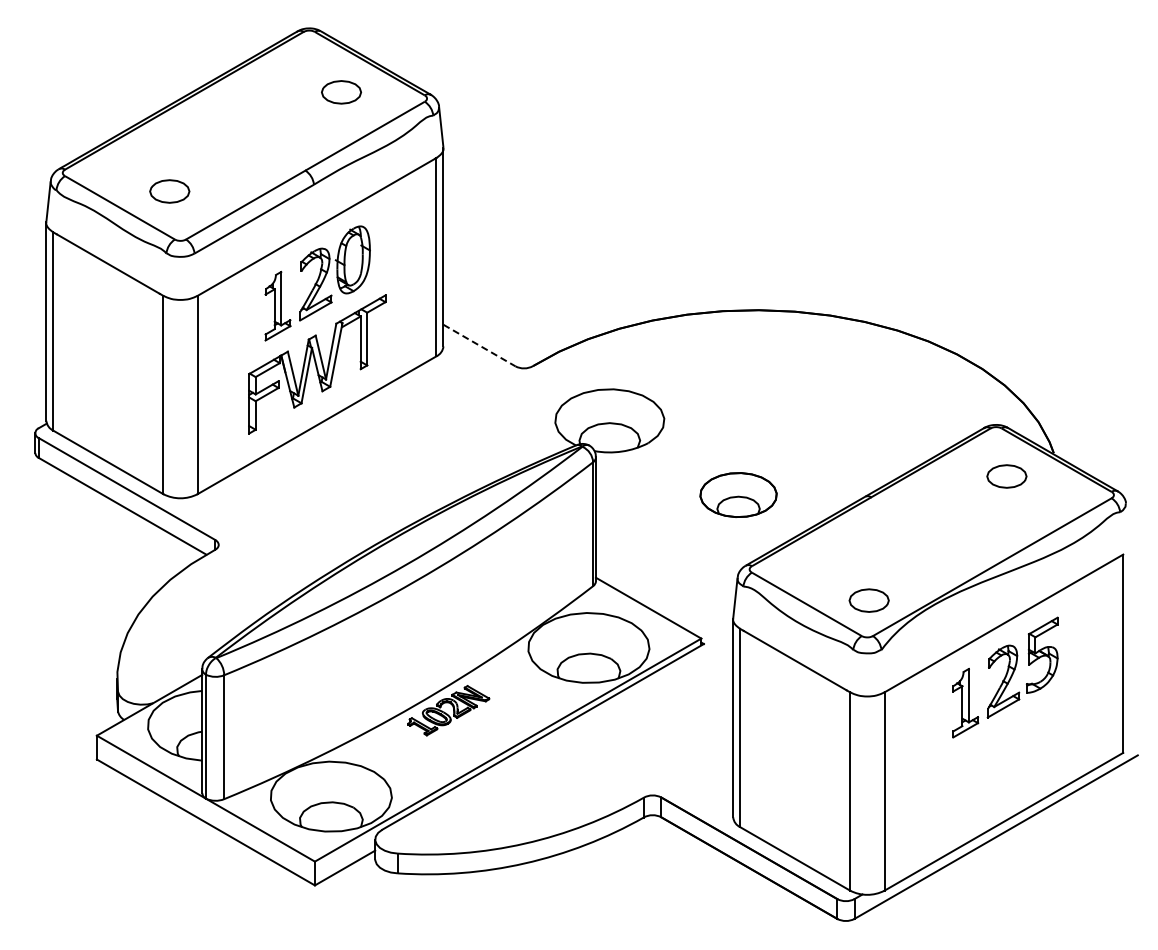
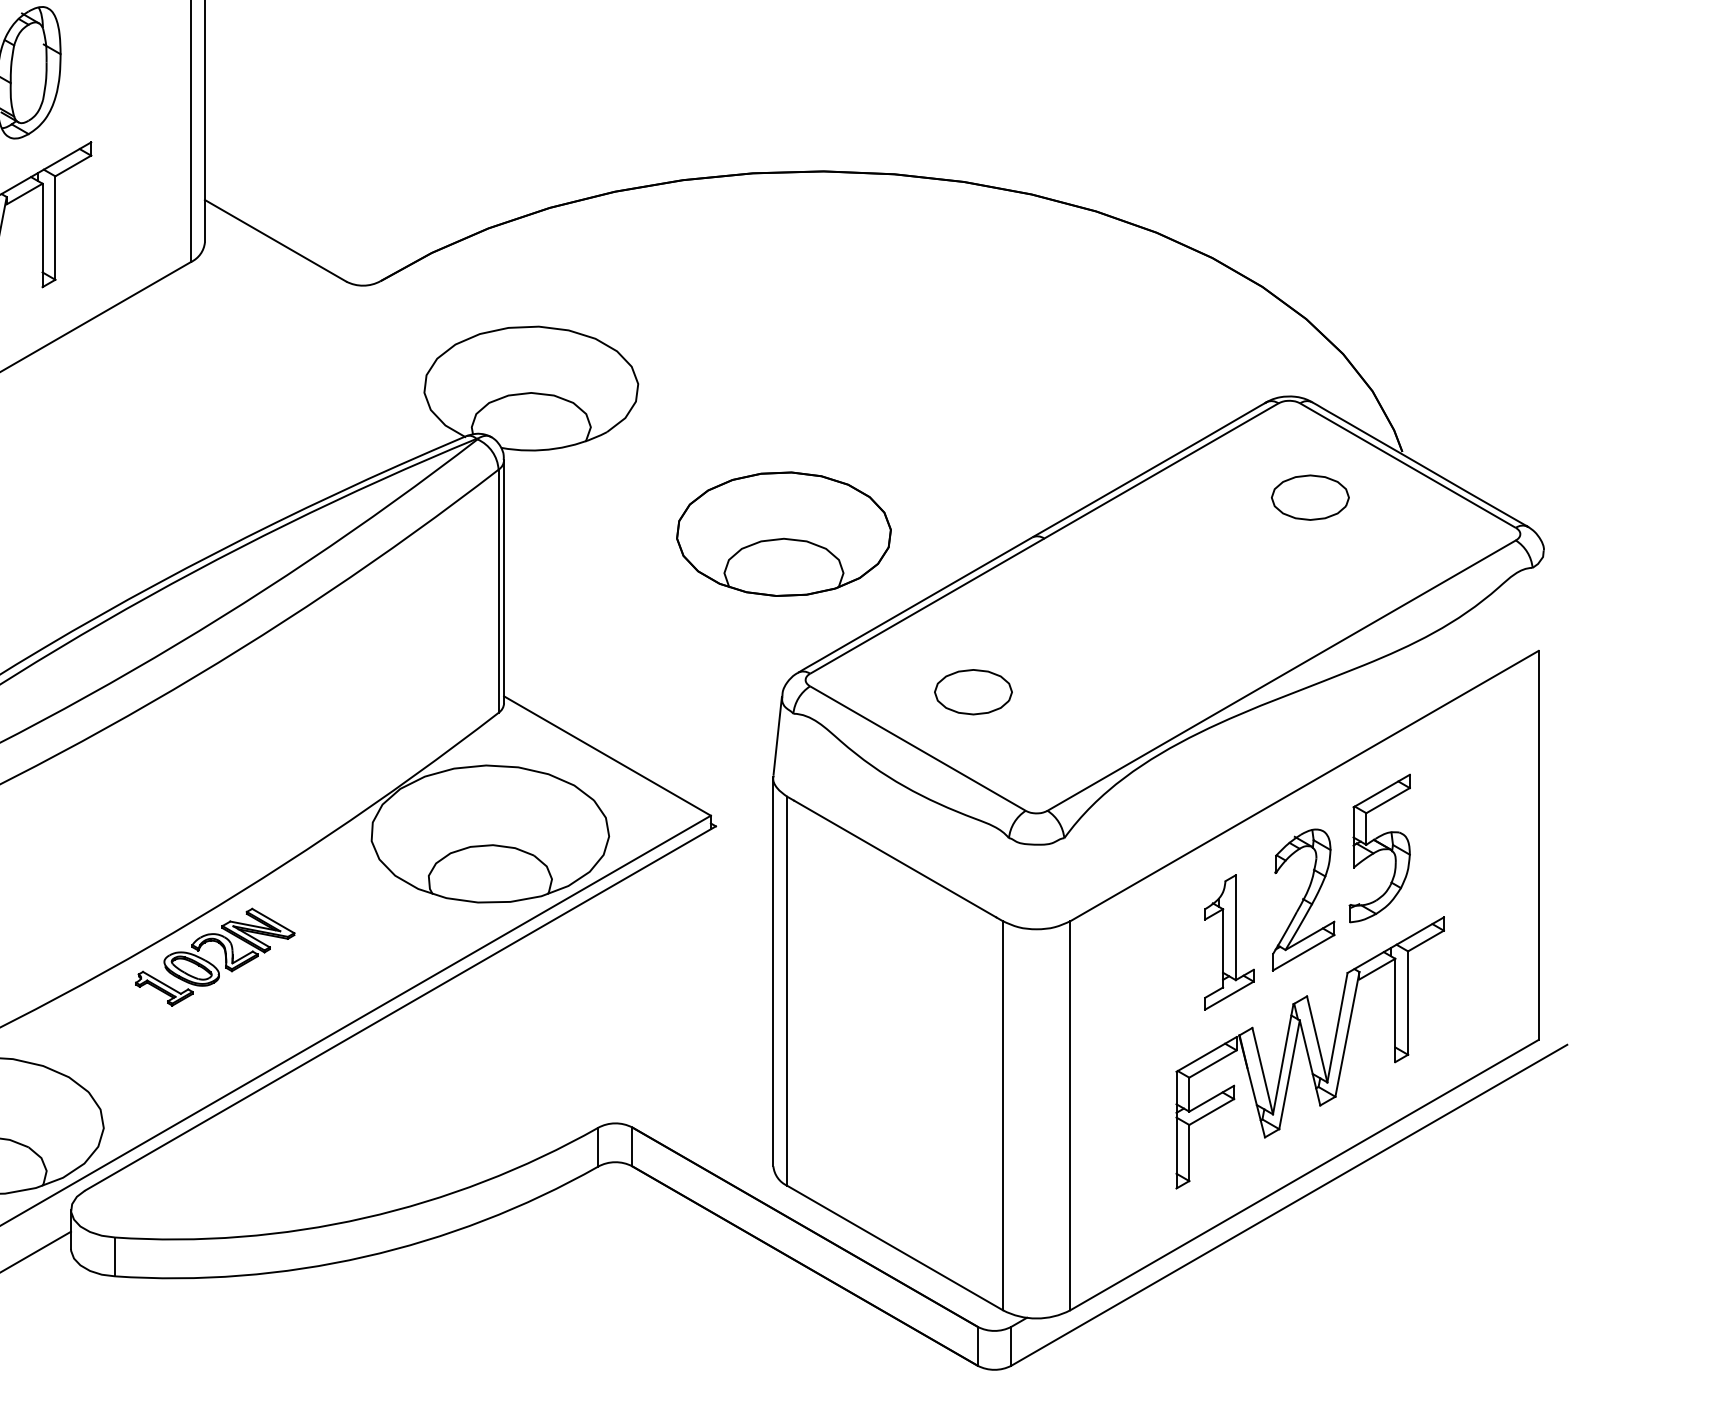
line: (479, 345) -> (275, 240), dashed -> solid
part: (738, 494) -> (783, 532), size x1.43
part: (868, 600) -> (972, 691), moved
part: (1006, 759) -> (1309, 1052), added

